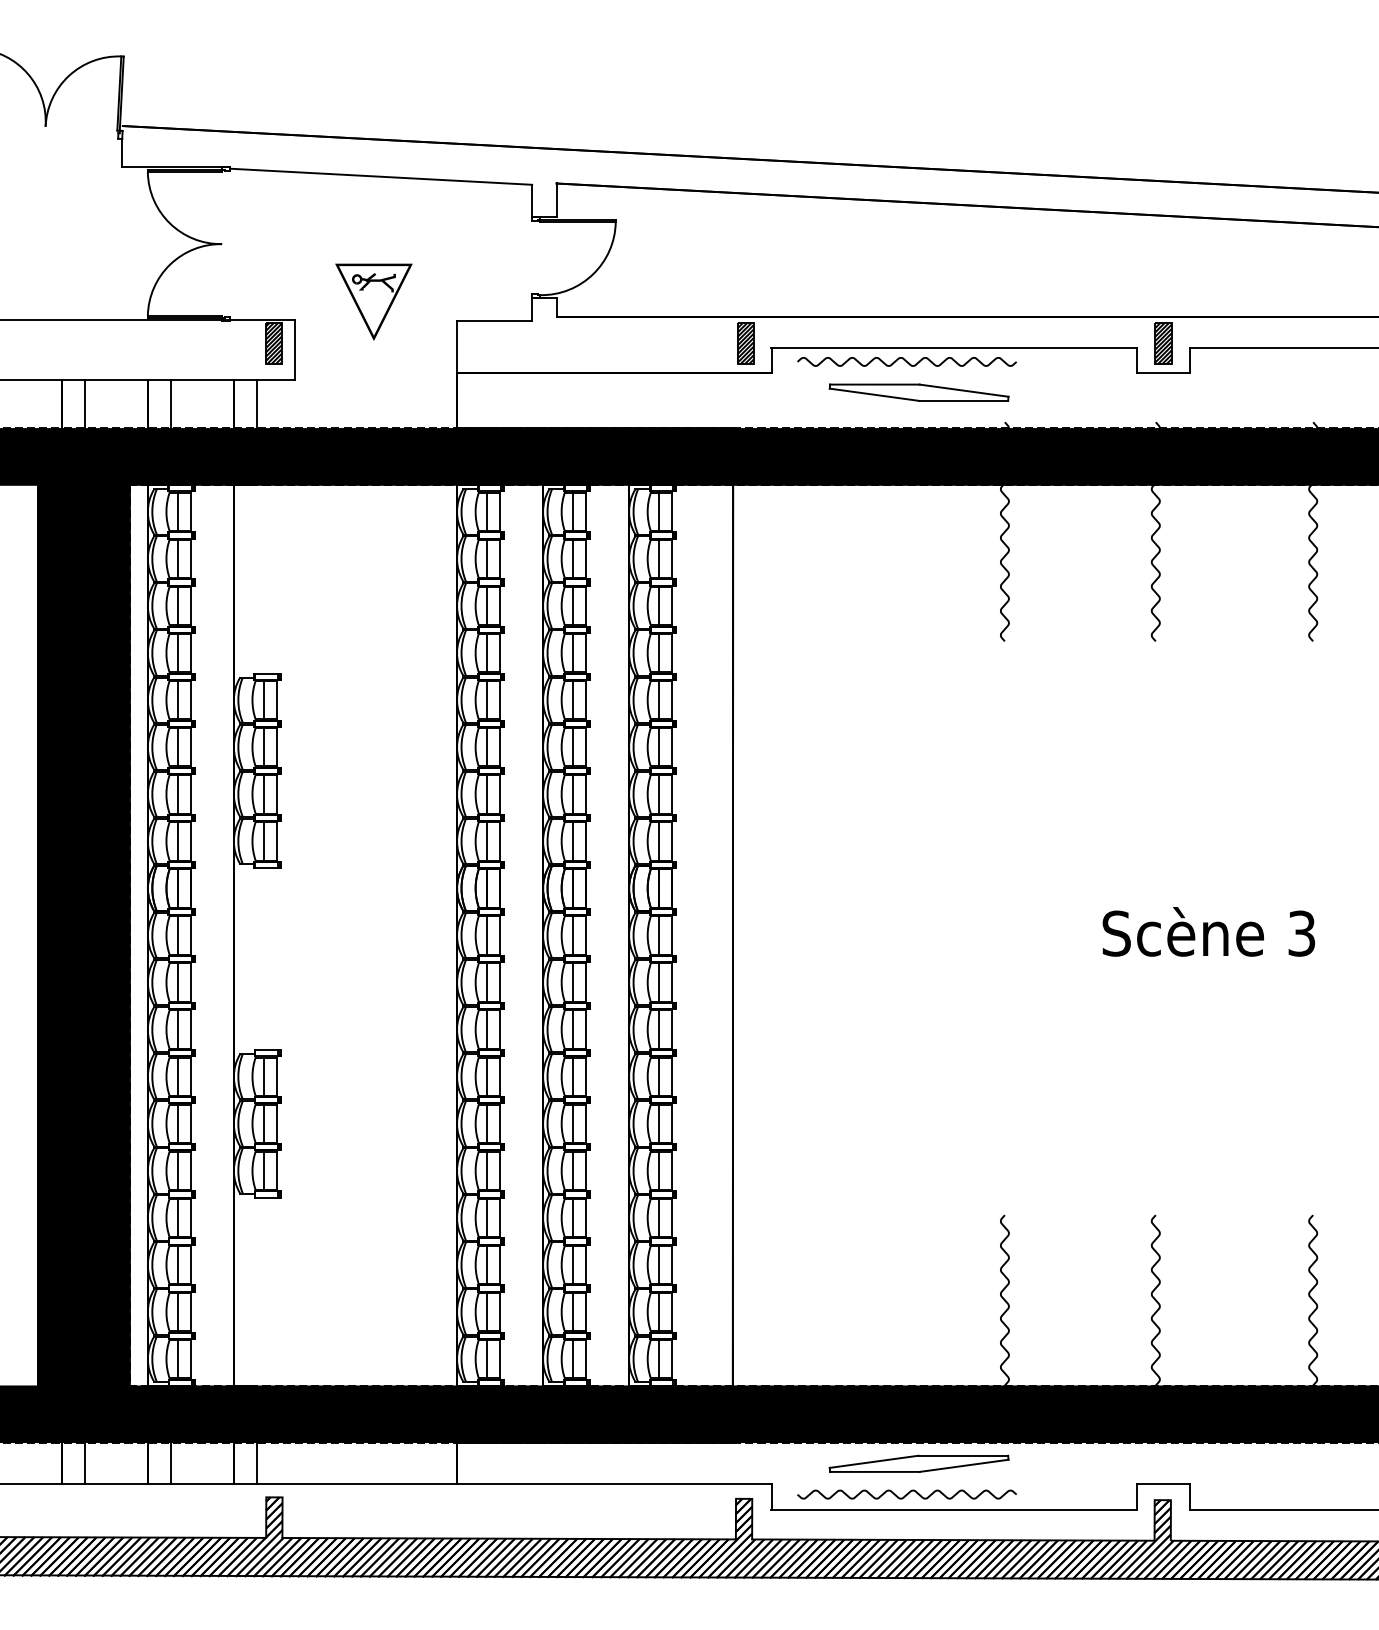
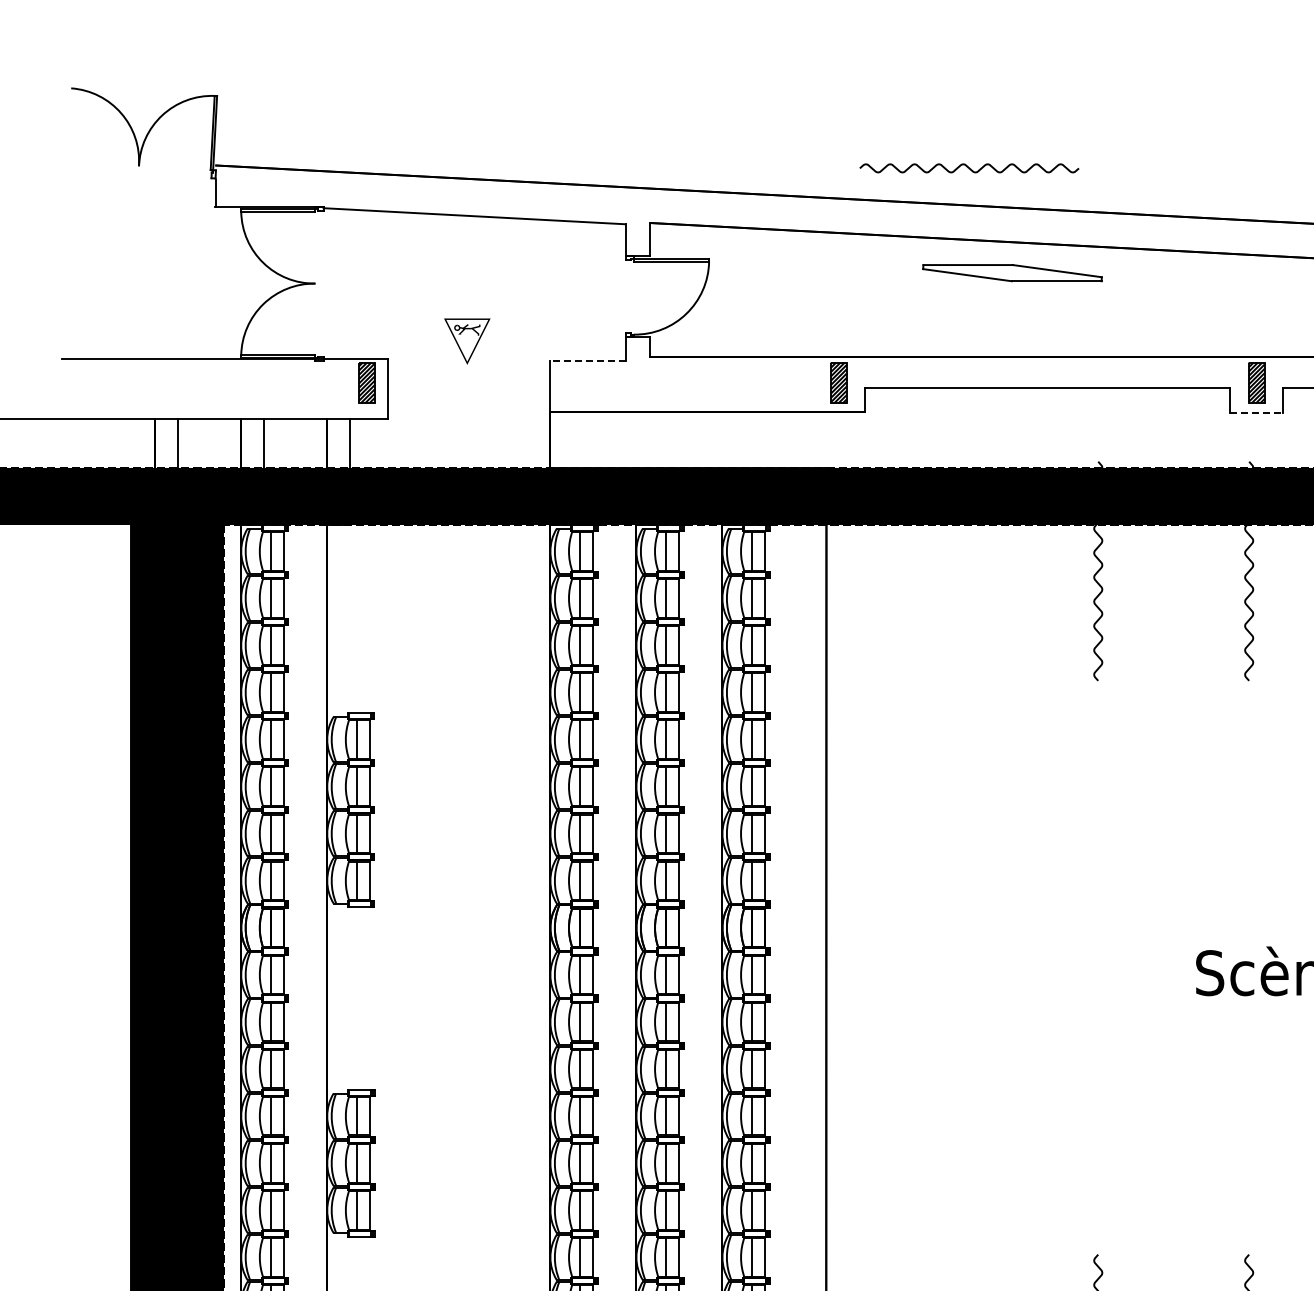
part: (373, 301) -> (466, 340), size x0.6
line: (494, 321) -> (587, 360), solid -> dashed
curve: (906, 361) -> (968, 167), moved
line: (1164, 373) -> (1257, 412), solid -> dashed
part: (918, 392) -> (1011, 272), moved

